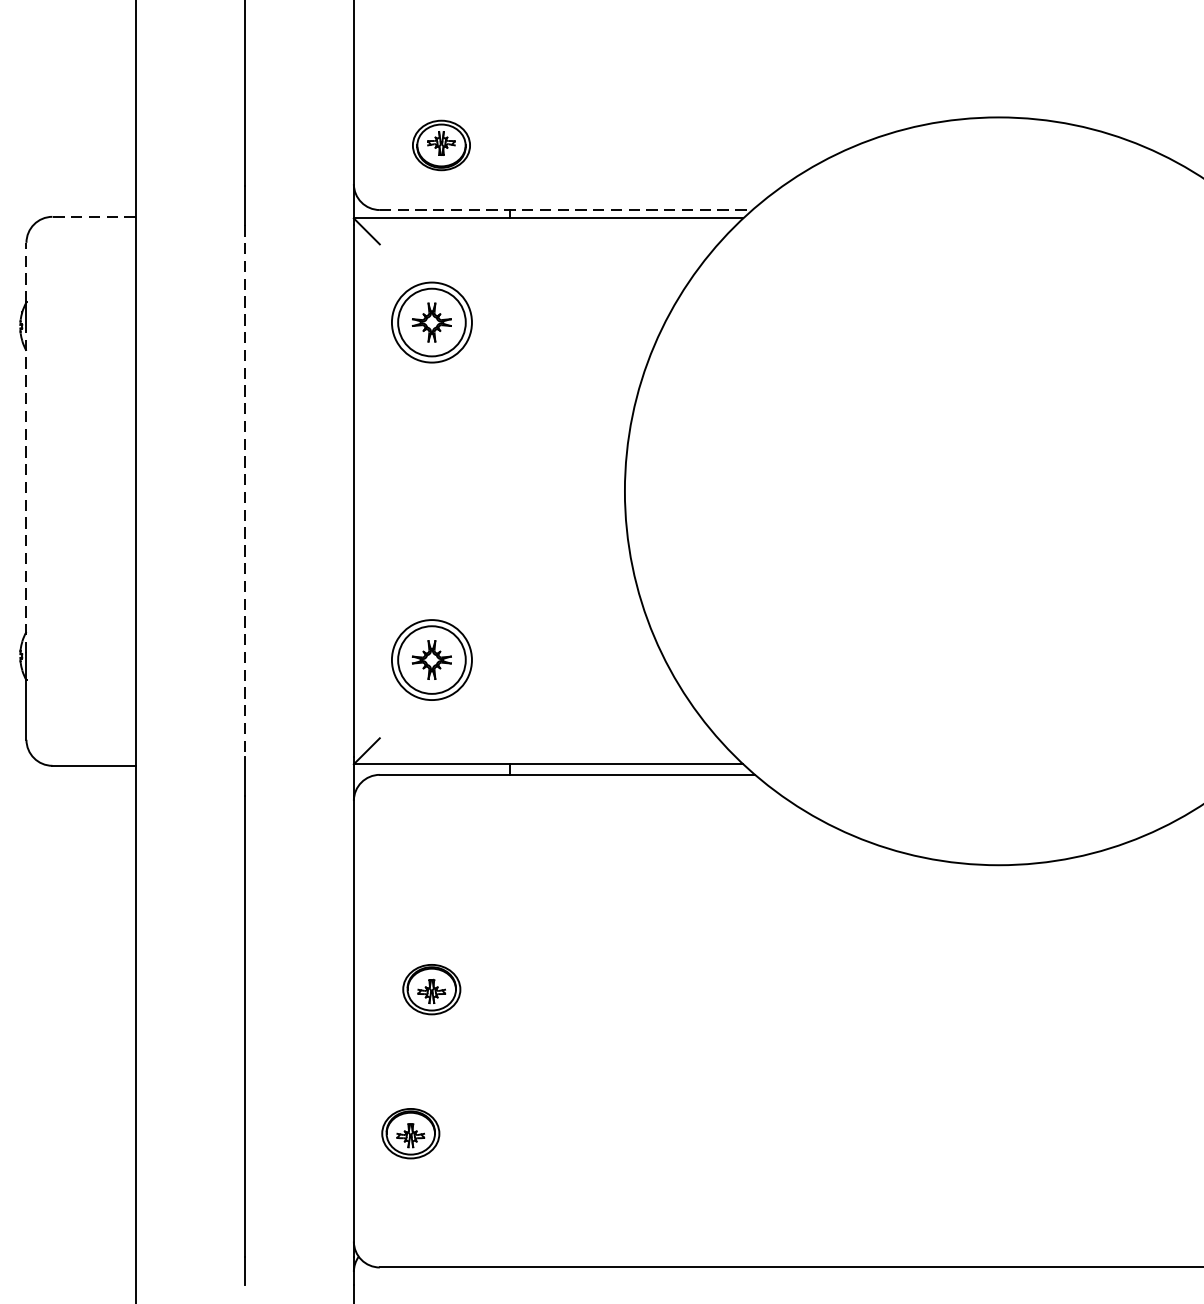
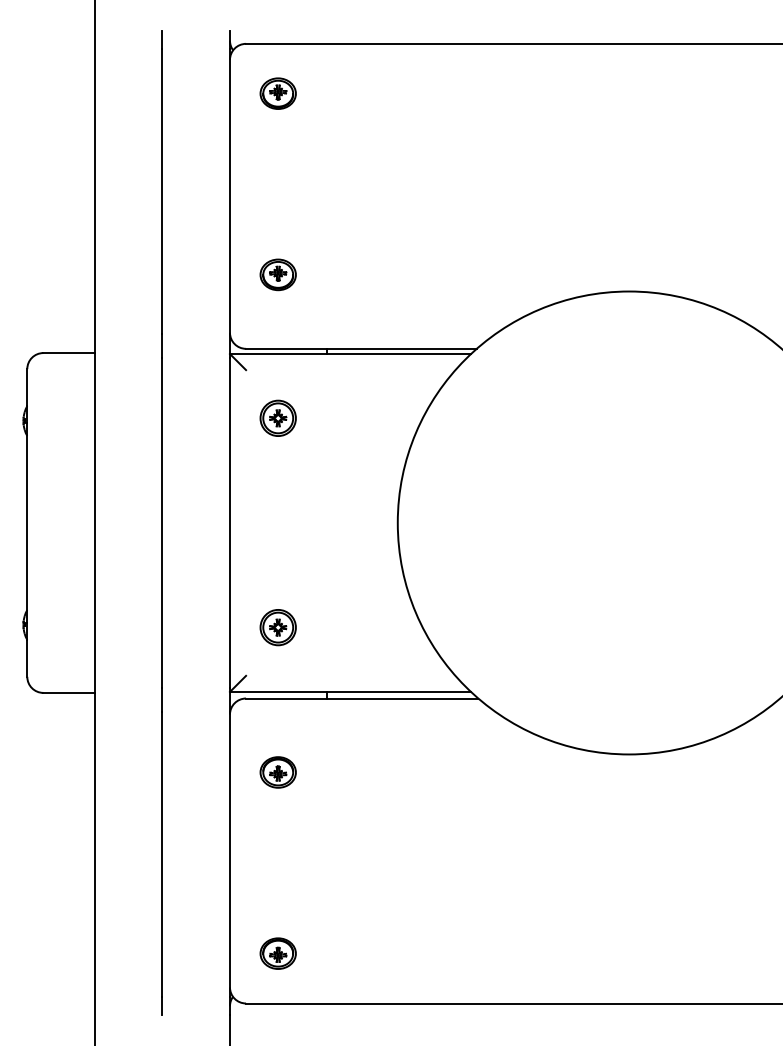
part: (440, 144) -> (277, 274), moved
line: (566, 209) -> (361, 348), dashed -> solid
line: (94, 217) -> (69, 353), dashed -> solid
line: (26, 272) -> (27, 387), dashed -> solid
part: (430, 320) -> (277, 417), size x0.71
line: (26, 490) -> (27, 522), dashed -> solid
line: (244, 490) -> (162, 522), dashed -> solid
part: (430, 660) -> (277, 627), size x0.71
part: (430, 989) -> (277, 772), moved
part: (409, 1133) -> (277, 953), moved

